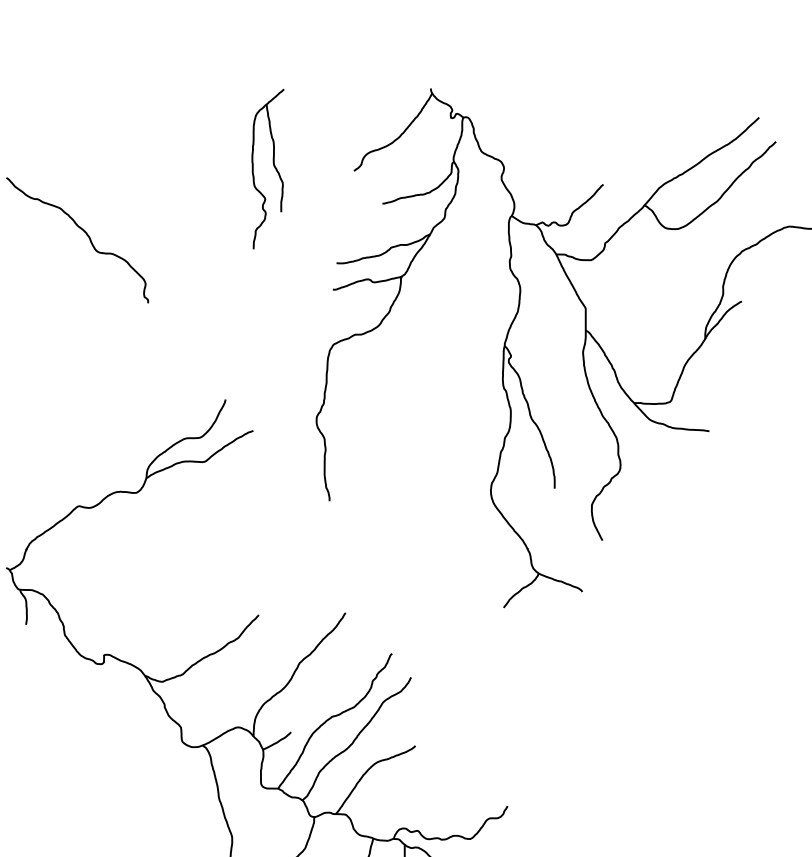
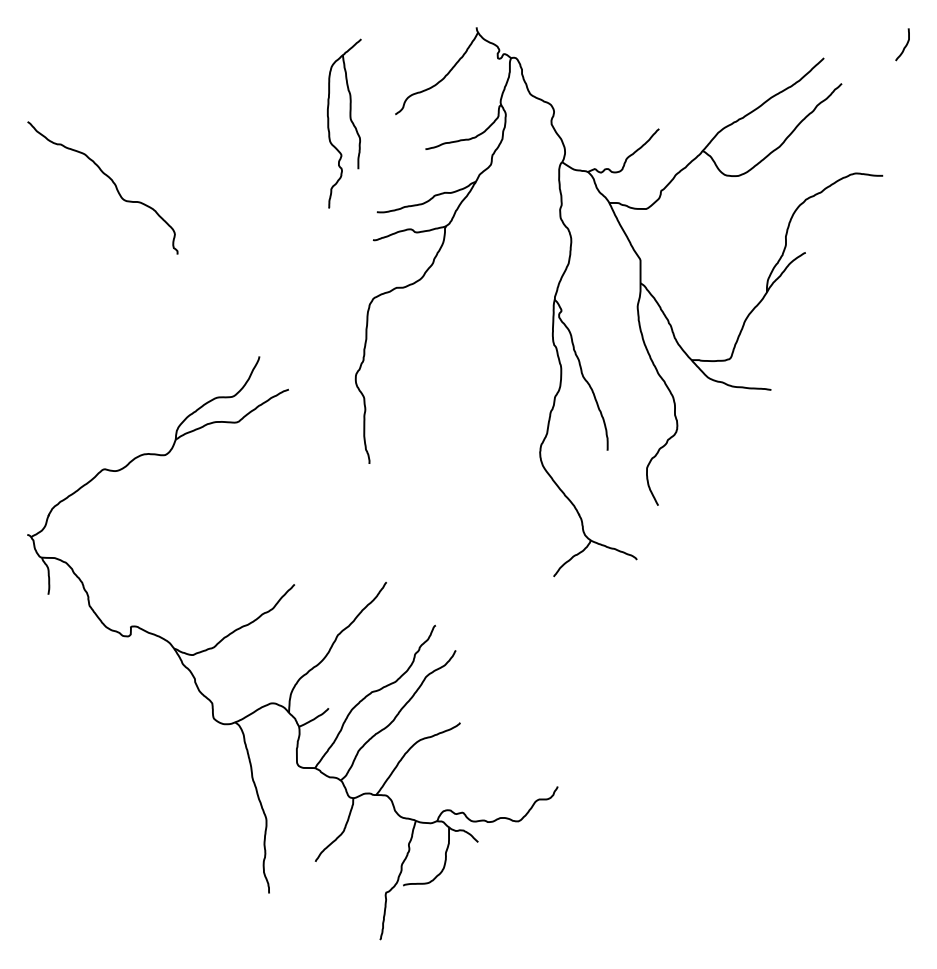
part: (273, 167) -> (350, 121), moved

